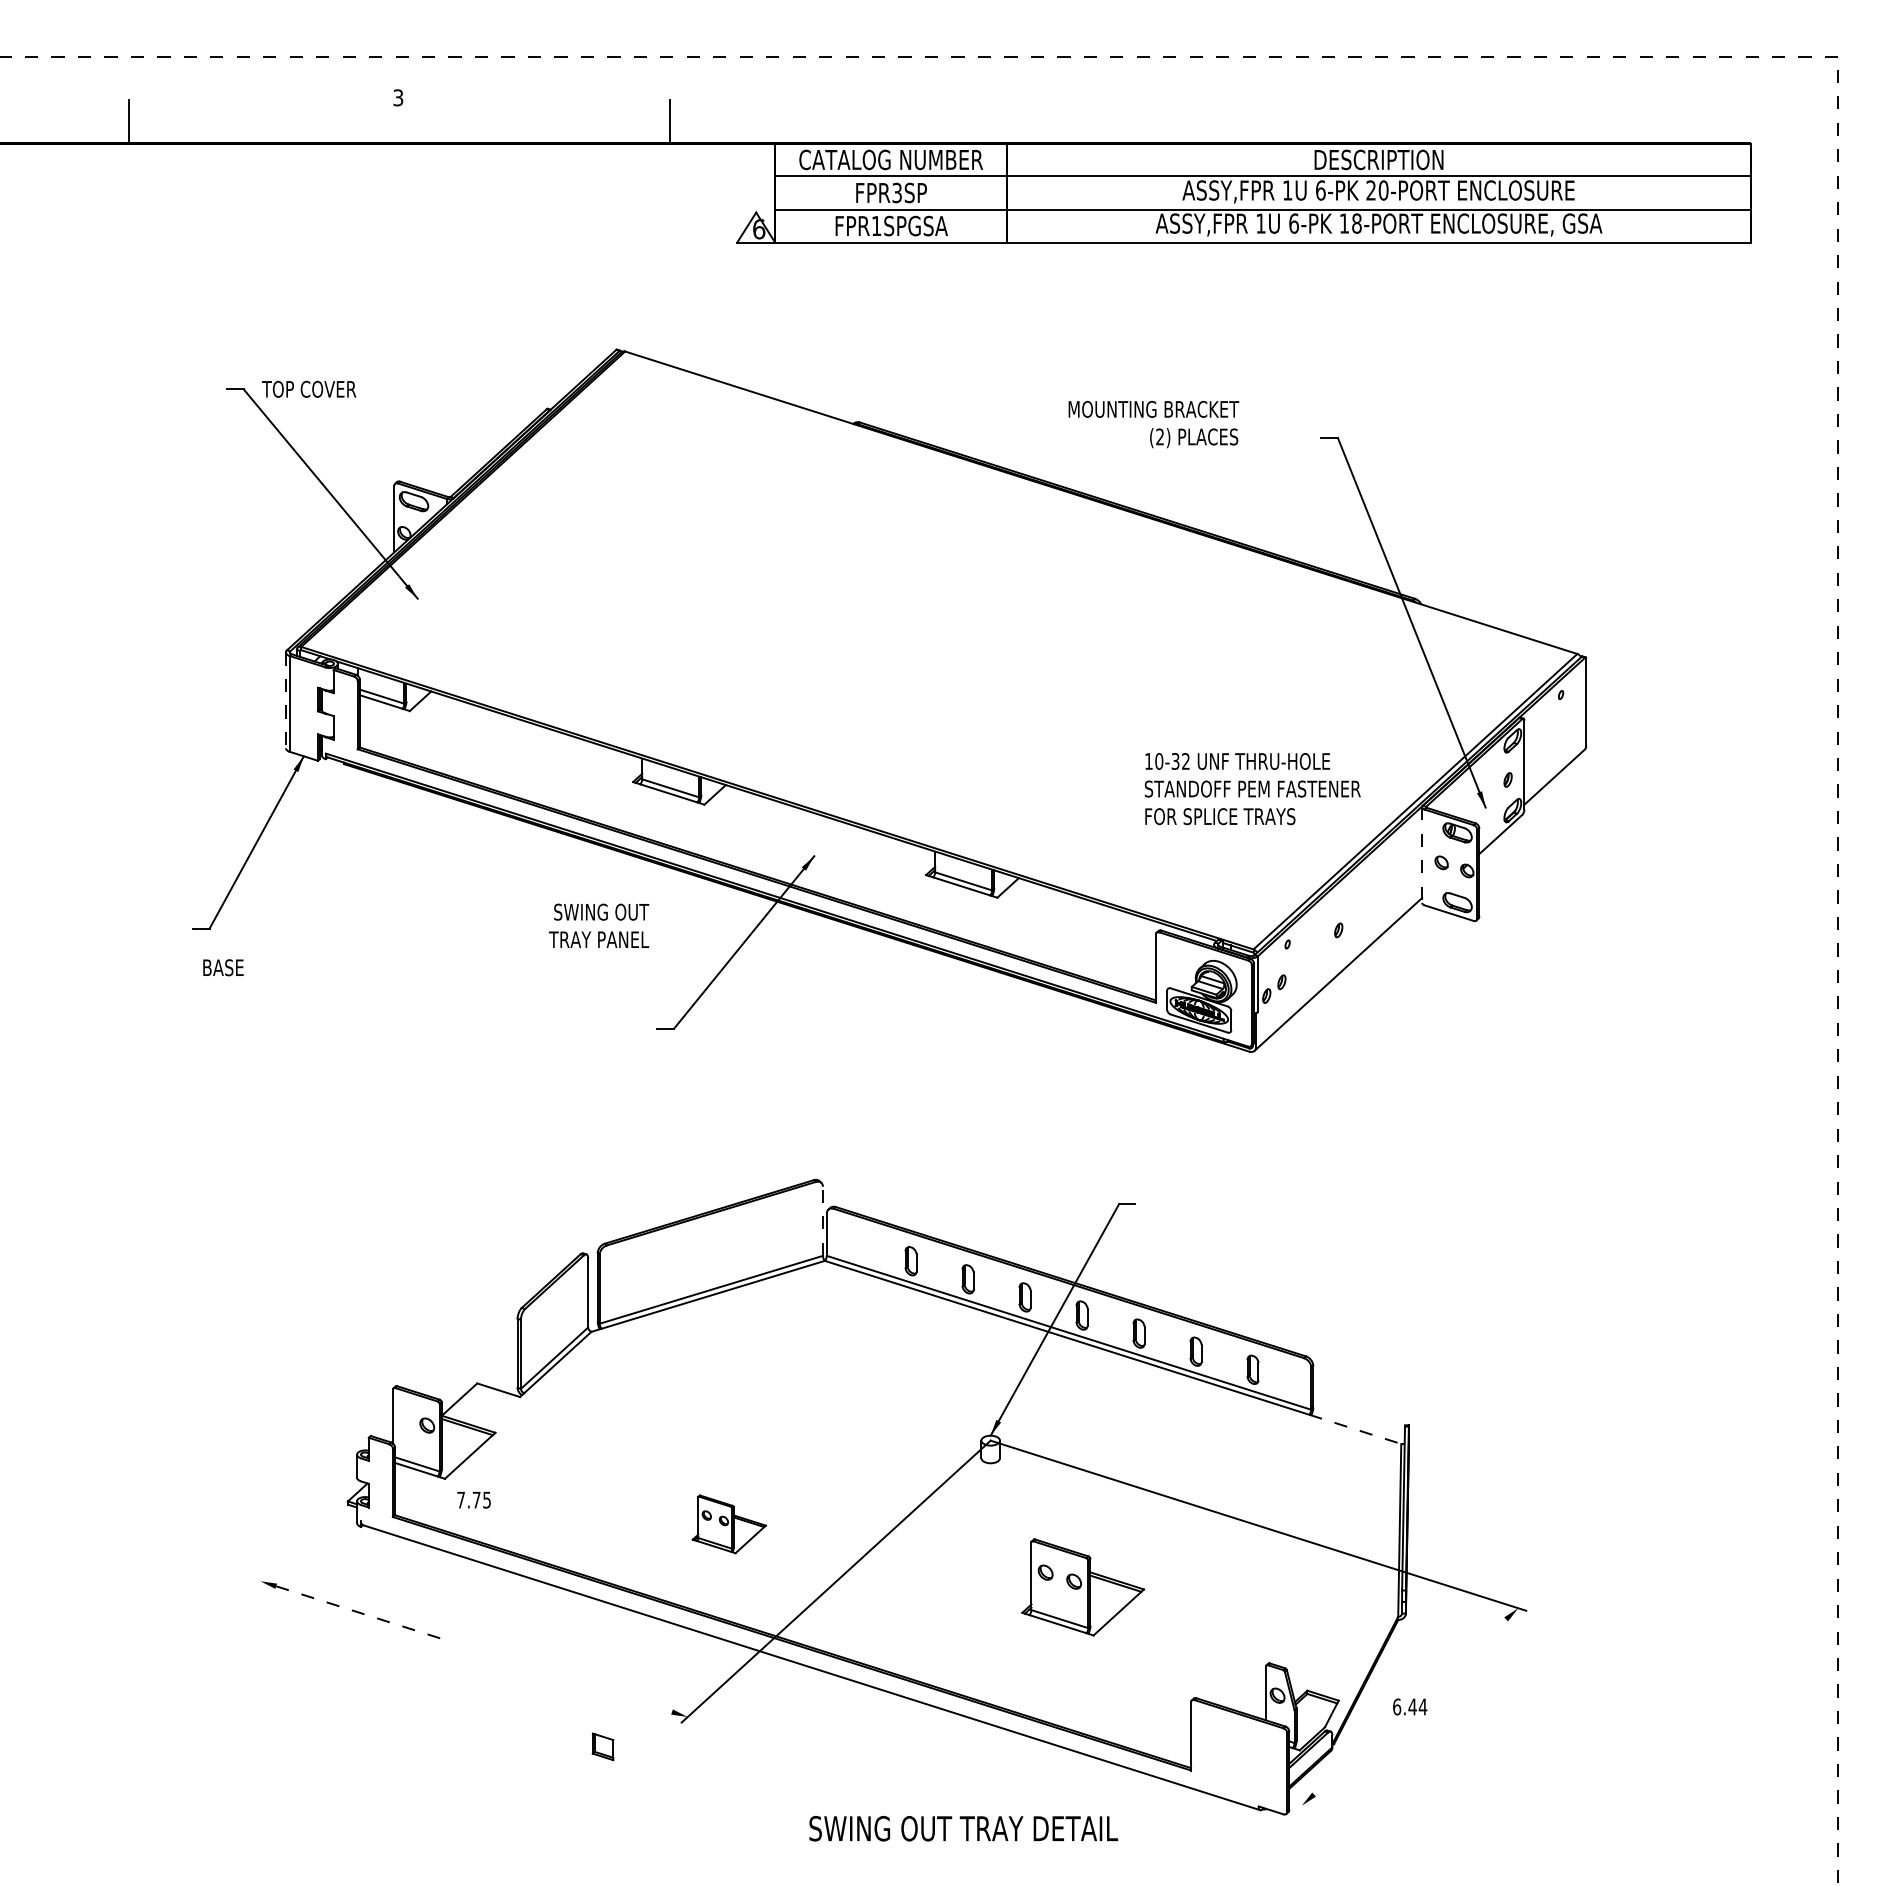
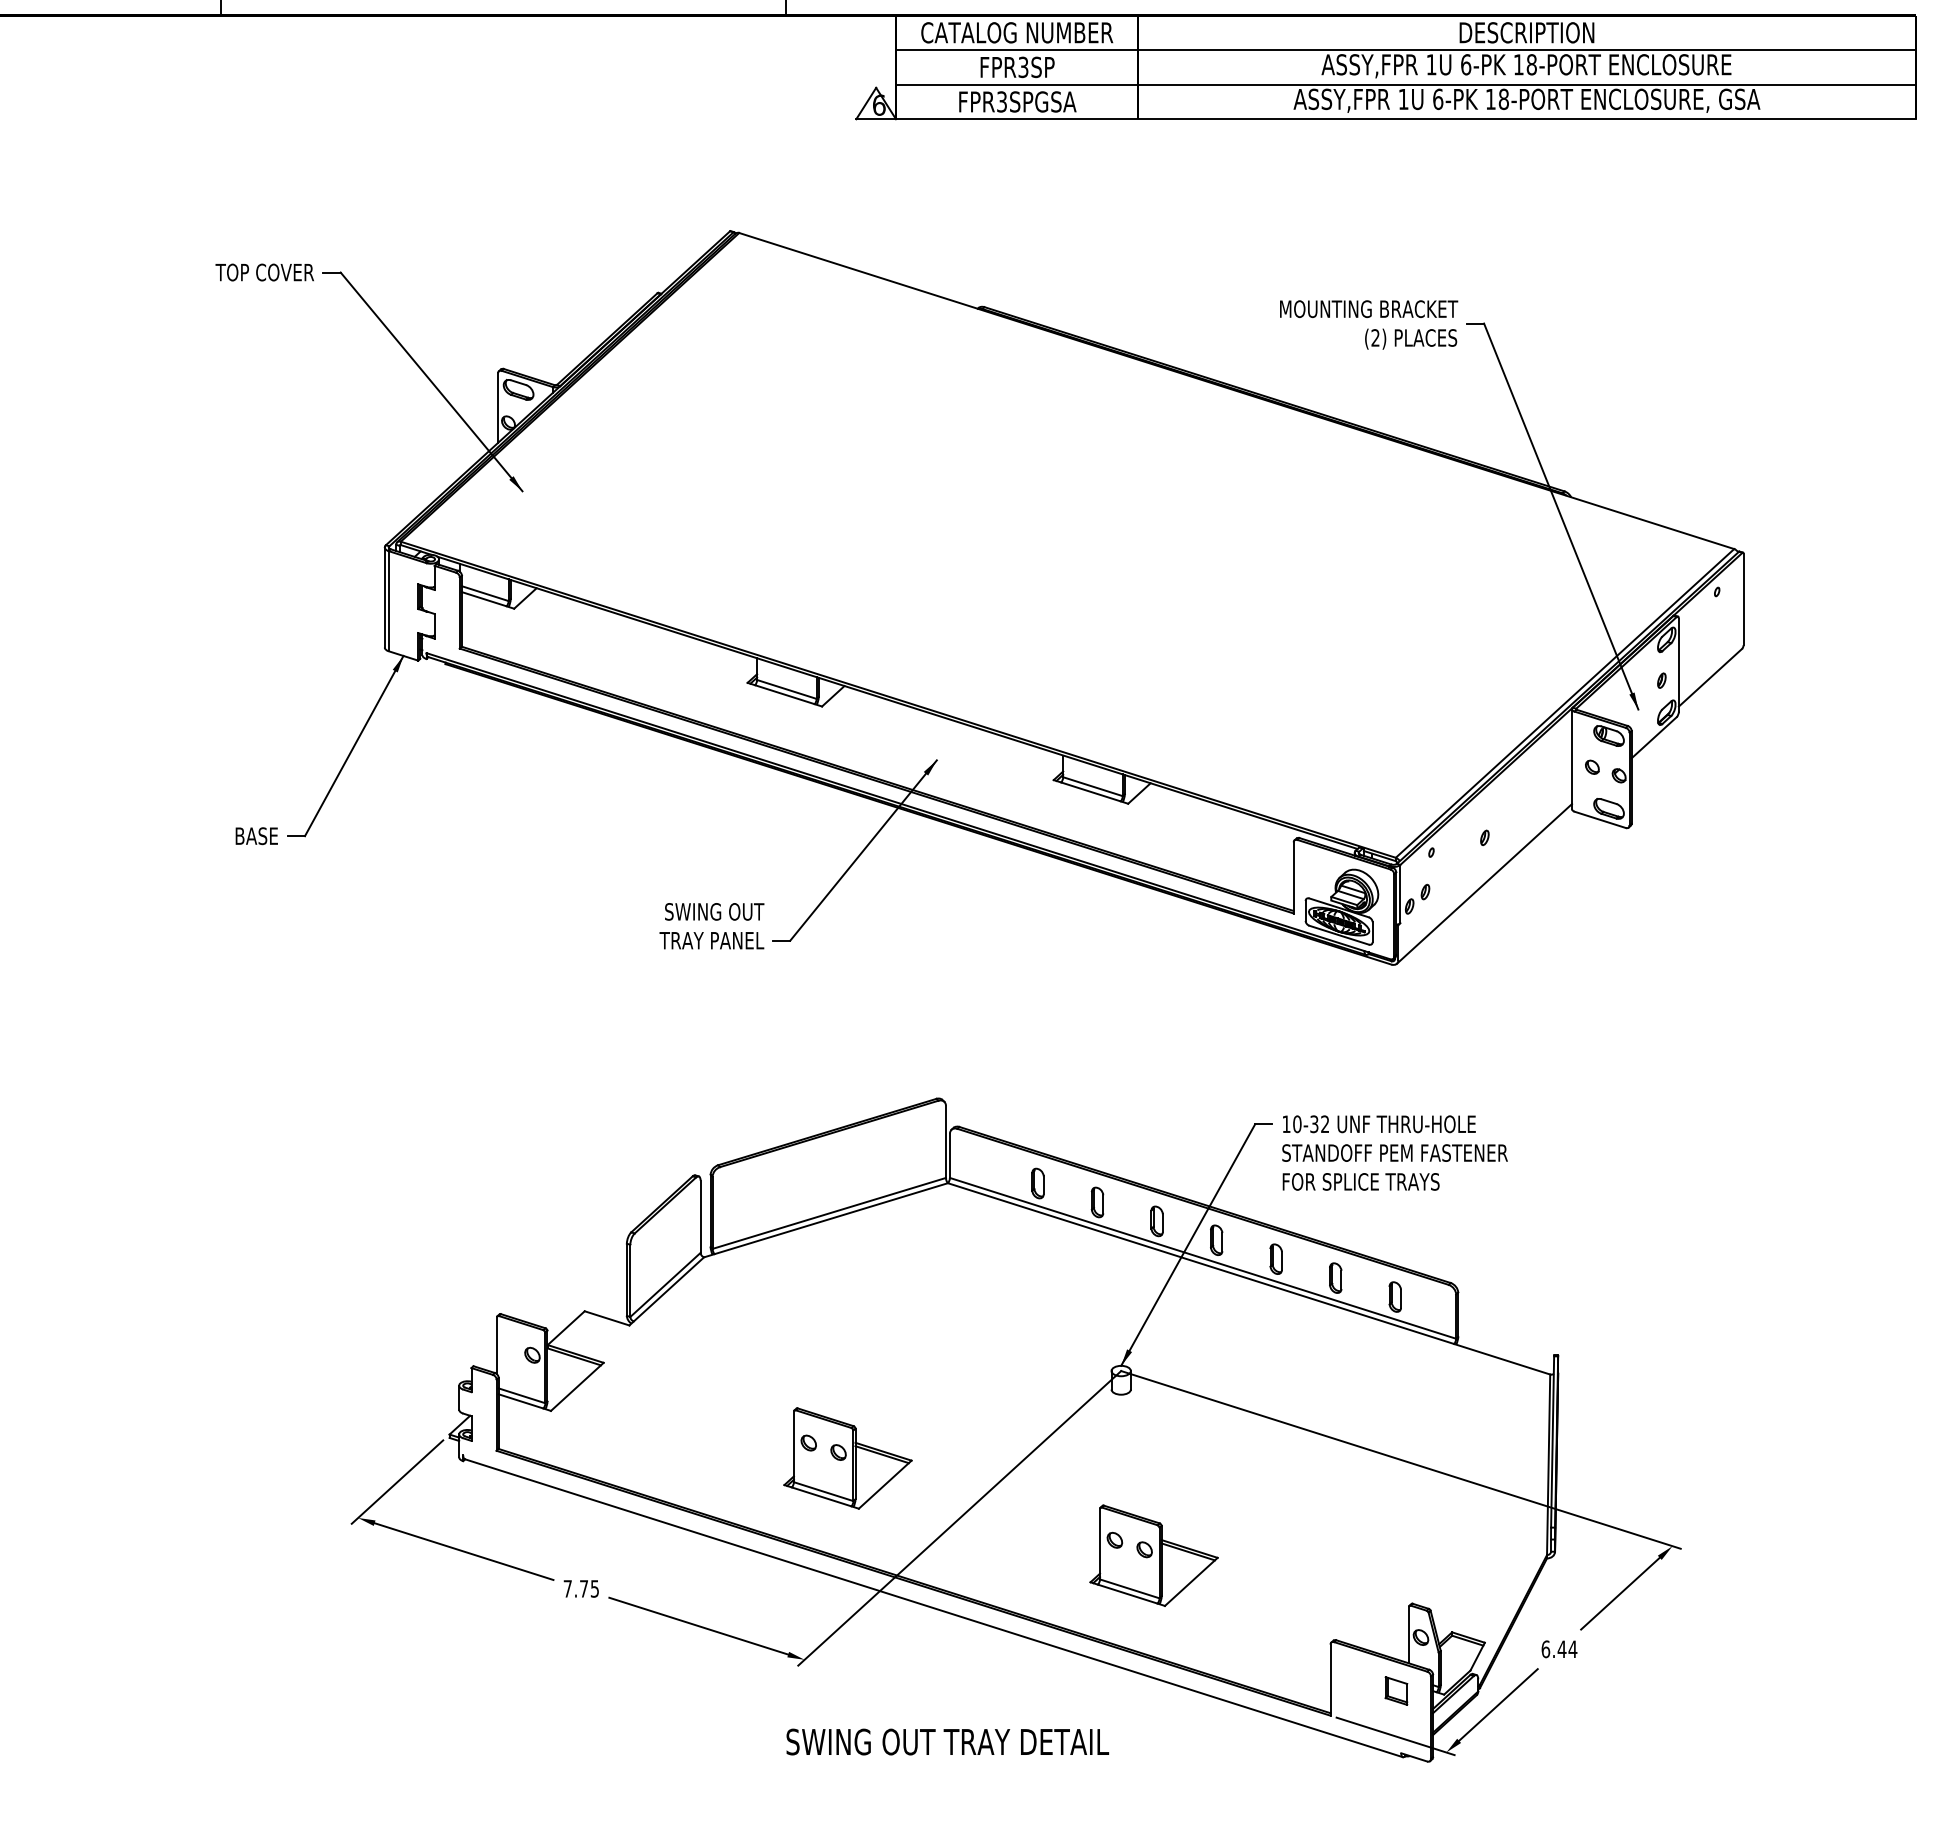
text: (1377, 190) -> (1525, 64), 20-PORT -> 18-PORT
text: (876, 225) -> (1001, 101), FPR1SPGSA -> FPR3SPGSA
text: (309, 388) -> (265, 271), moved
text: (1153, 424) -> (1368, 324), moved
line: (285, 700) -> (384, 597), dashed -> solid
text: (1252, 789) -> (1394, 1153), moved
line: (1422, 855) -> (1572, 759), dashed -> solid
text: (598, 925) -> (711, 925), moved
text: (223, 967) -> (256, 835), moved
line: (822, 1221) -> (945, 1142), dashed -> solid
line: (1355, 1429) -> (1502, 1359), dashed -> solid
text: (473, 1499) -> (580, 1588), moved
part: (729, 1524) -> (848, 1458), size x1.67
line: (297, 1546) -> (396, 1481), added
part: (1083, 1587) -> (1154, 1555), moved
line: (361, 1613) -> (463, 1551), dashed -> solid
line: (1468, 1653) -> (1620, 1593), added
line: (586, 1684) -> (698, 1625), added
part: (602, 1746) -> (1395, 1690), moved
line: (1351, 1759) -> (1498, 1704), added
line: (1252, 1790) -> (1394, 1736), added
text: (963, 1828) -> (947, 1741), moved

